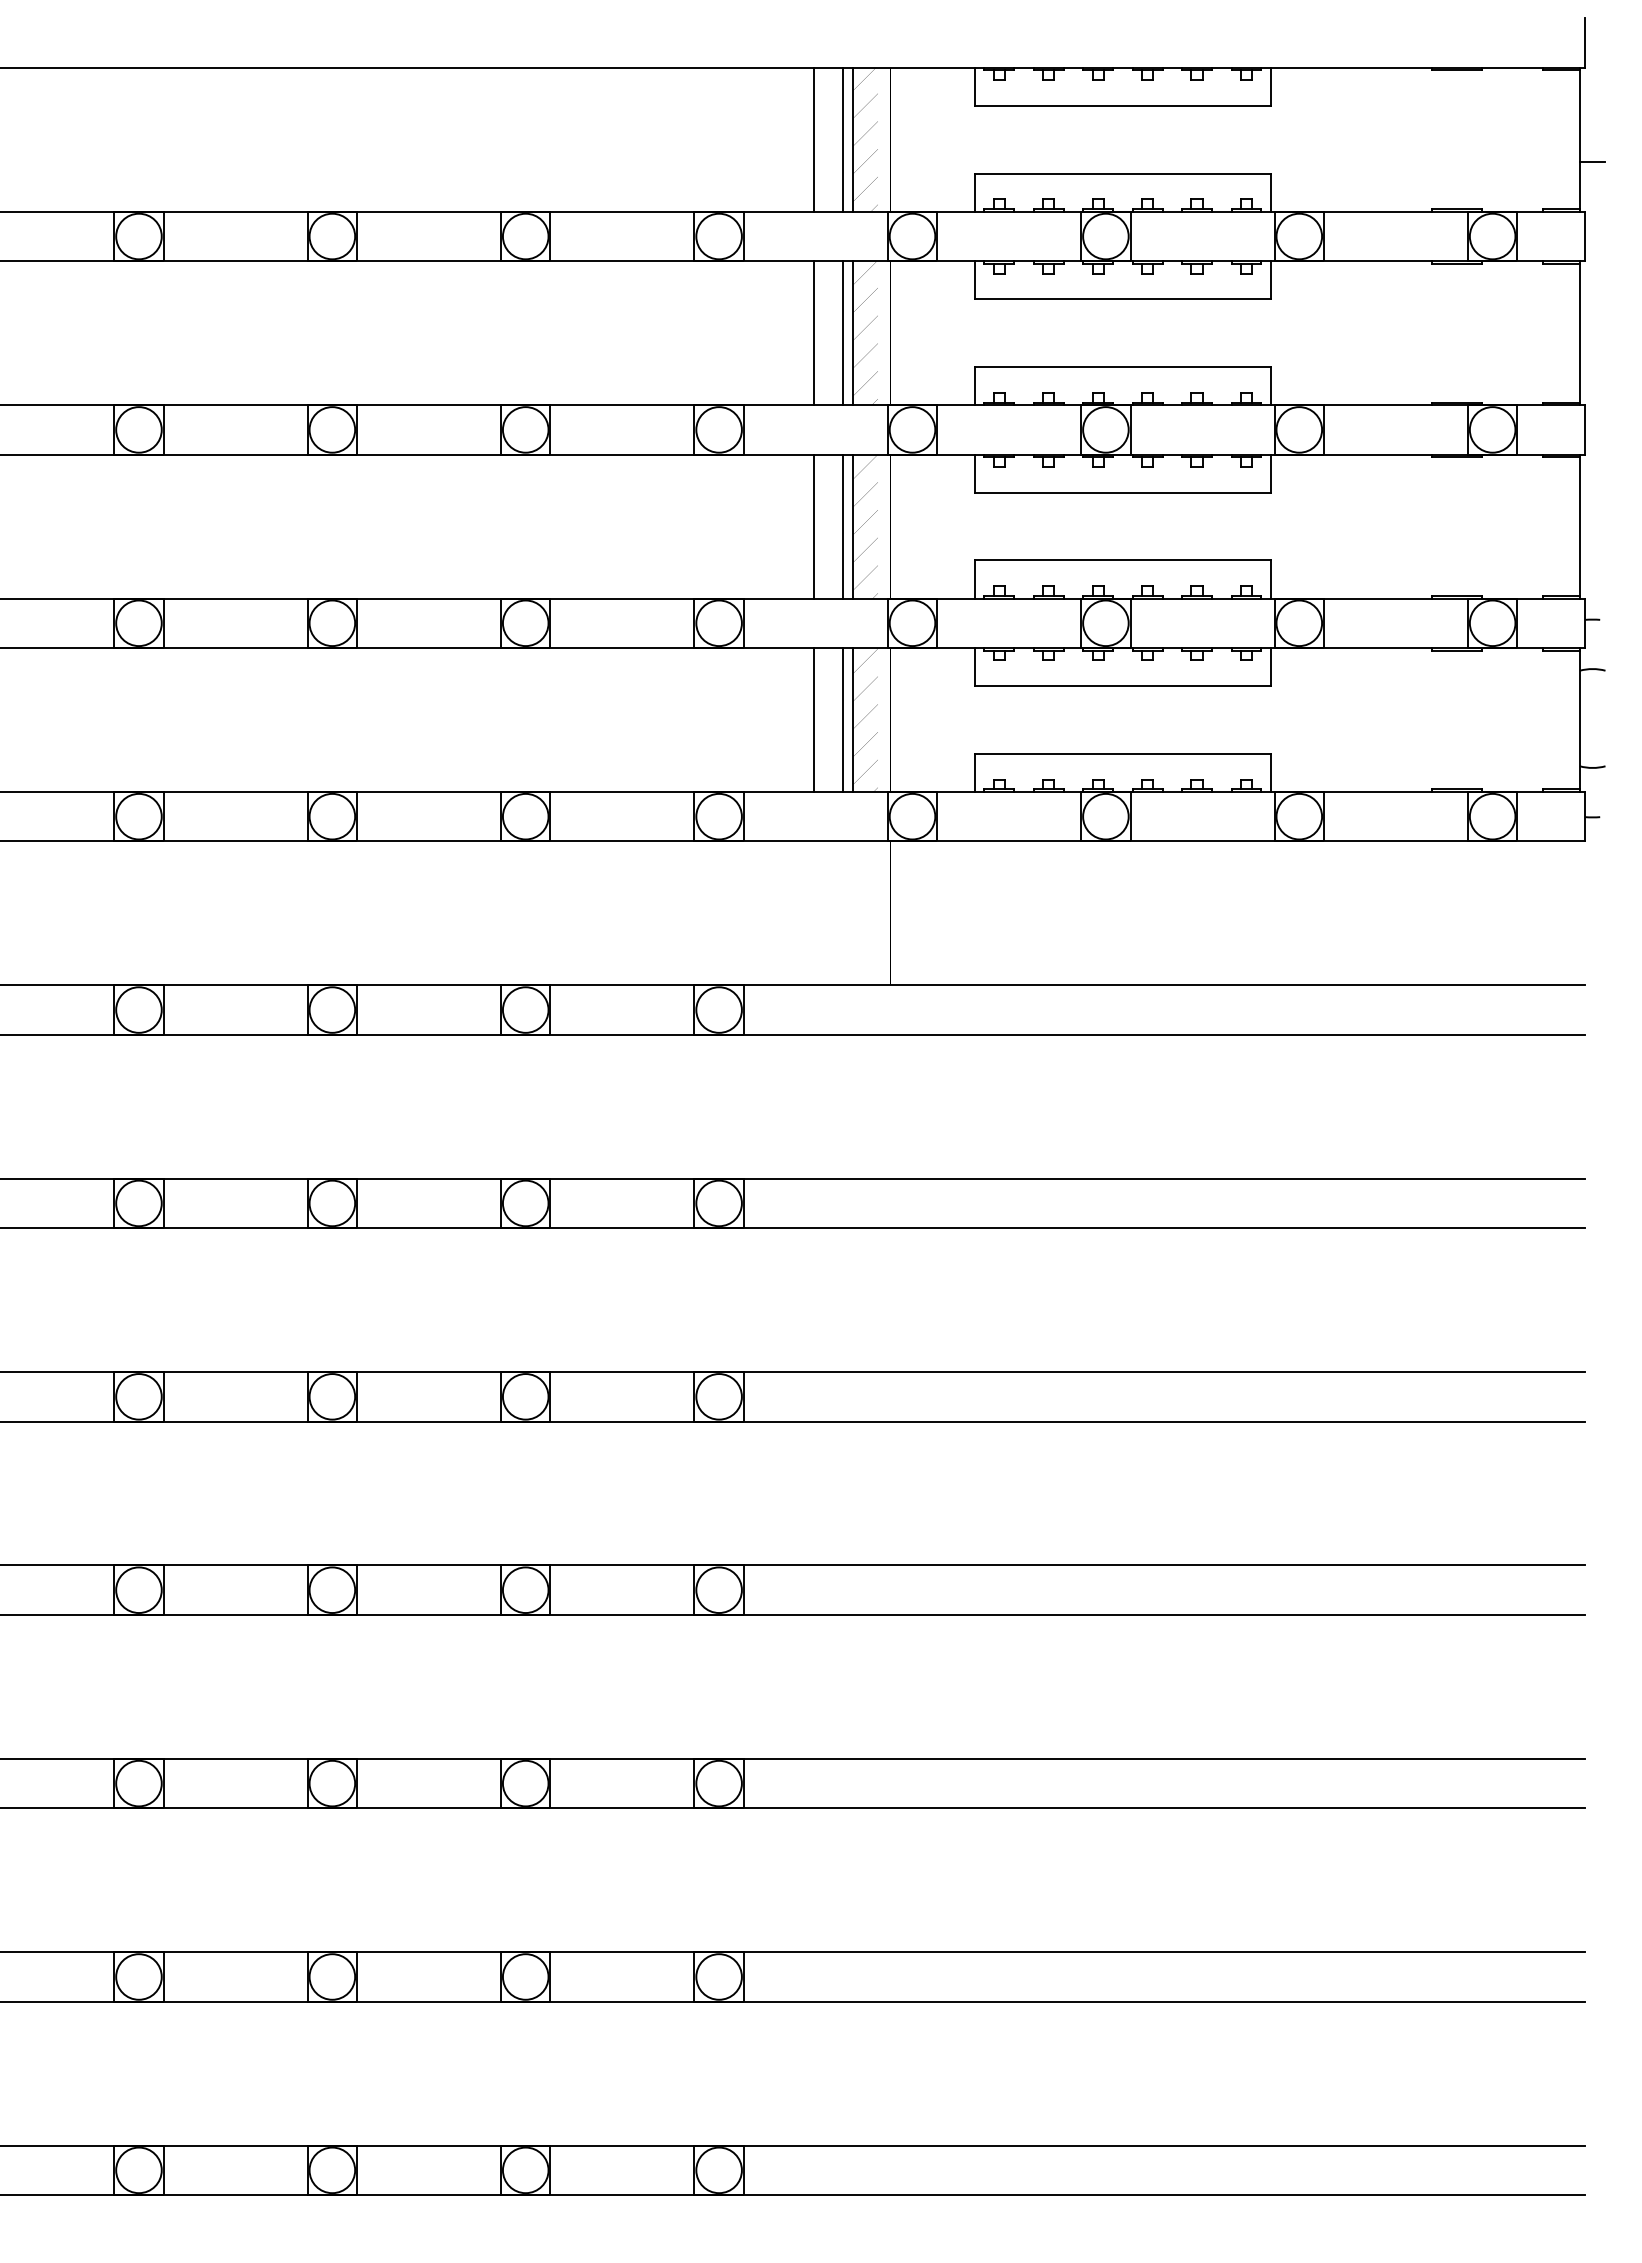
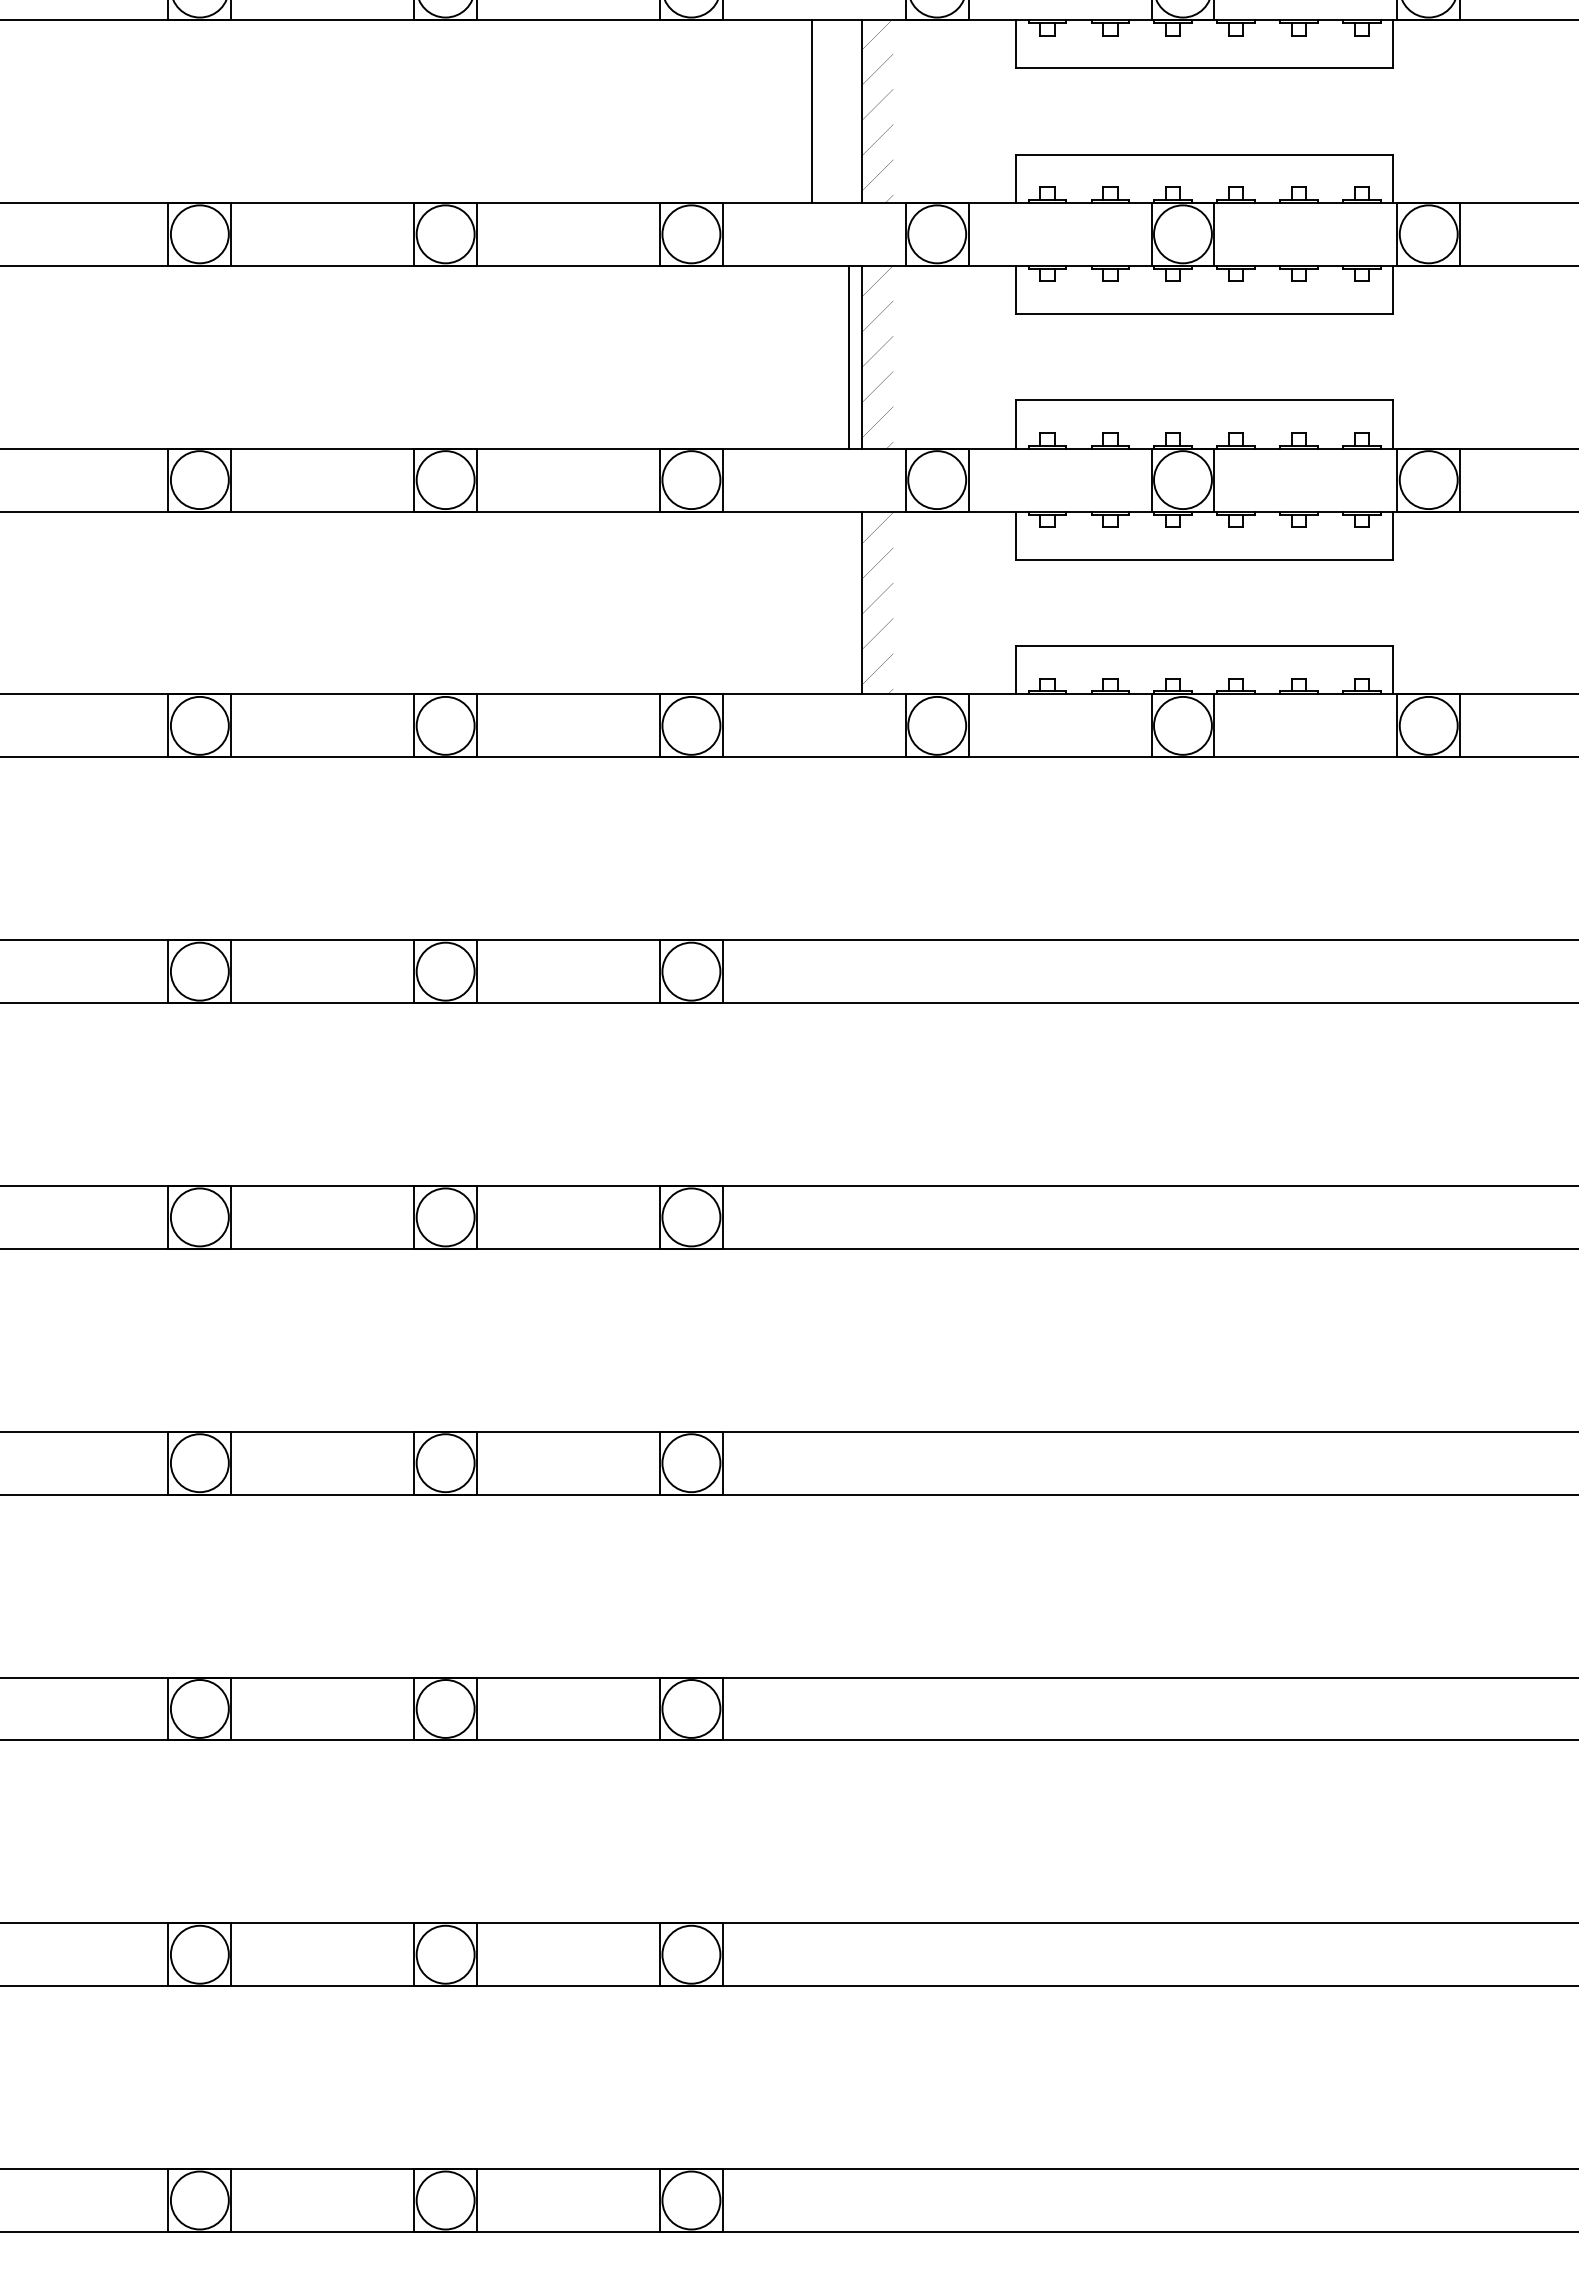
line: (843, 333) -> (849, 111), removed
line: (813, 526) -> (811, 357), removed
line: (813, 719) -> (811, 602), removed
line: (843, 719) -> (849, 602), removed

